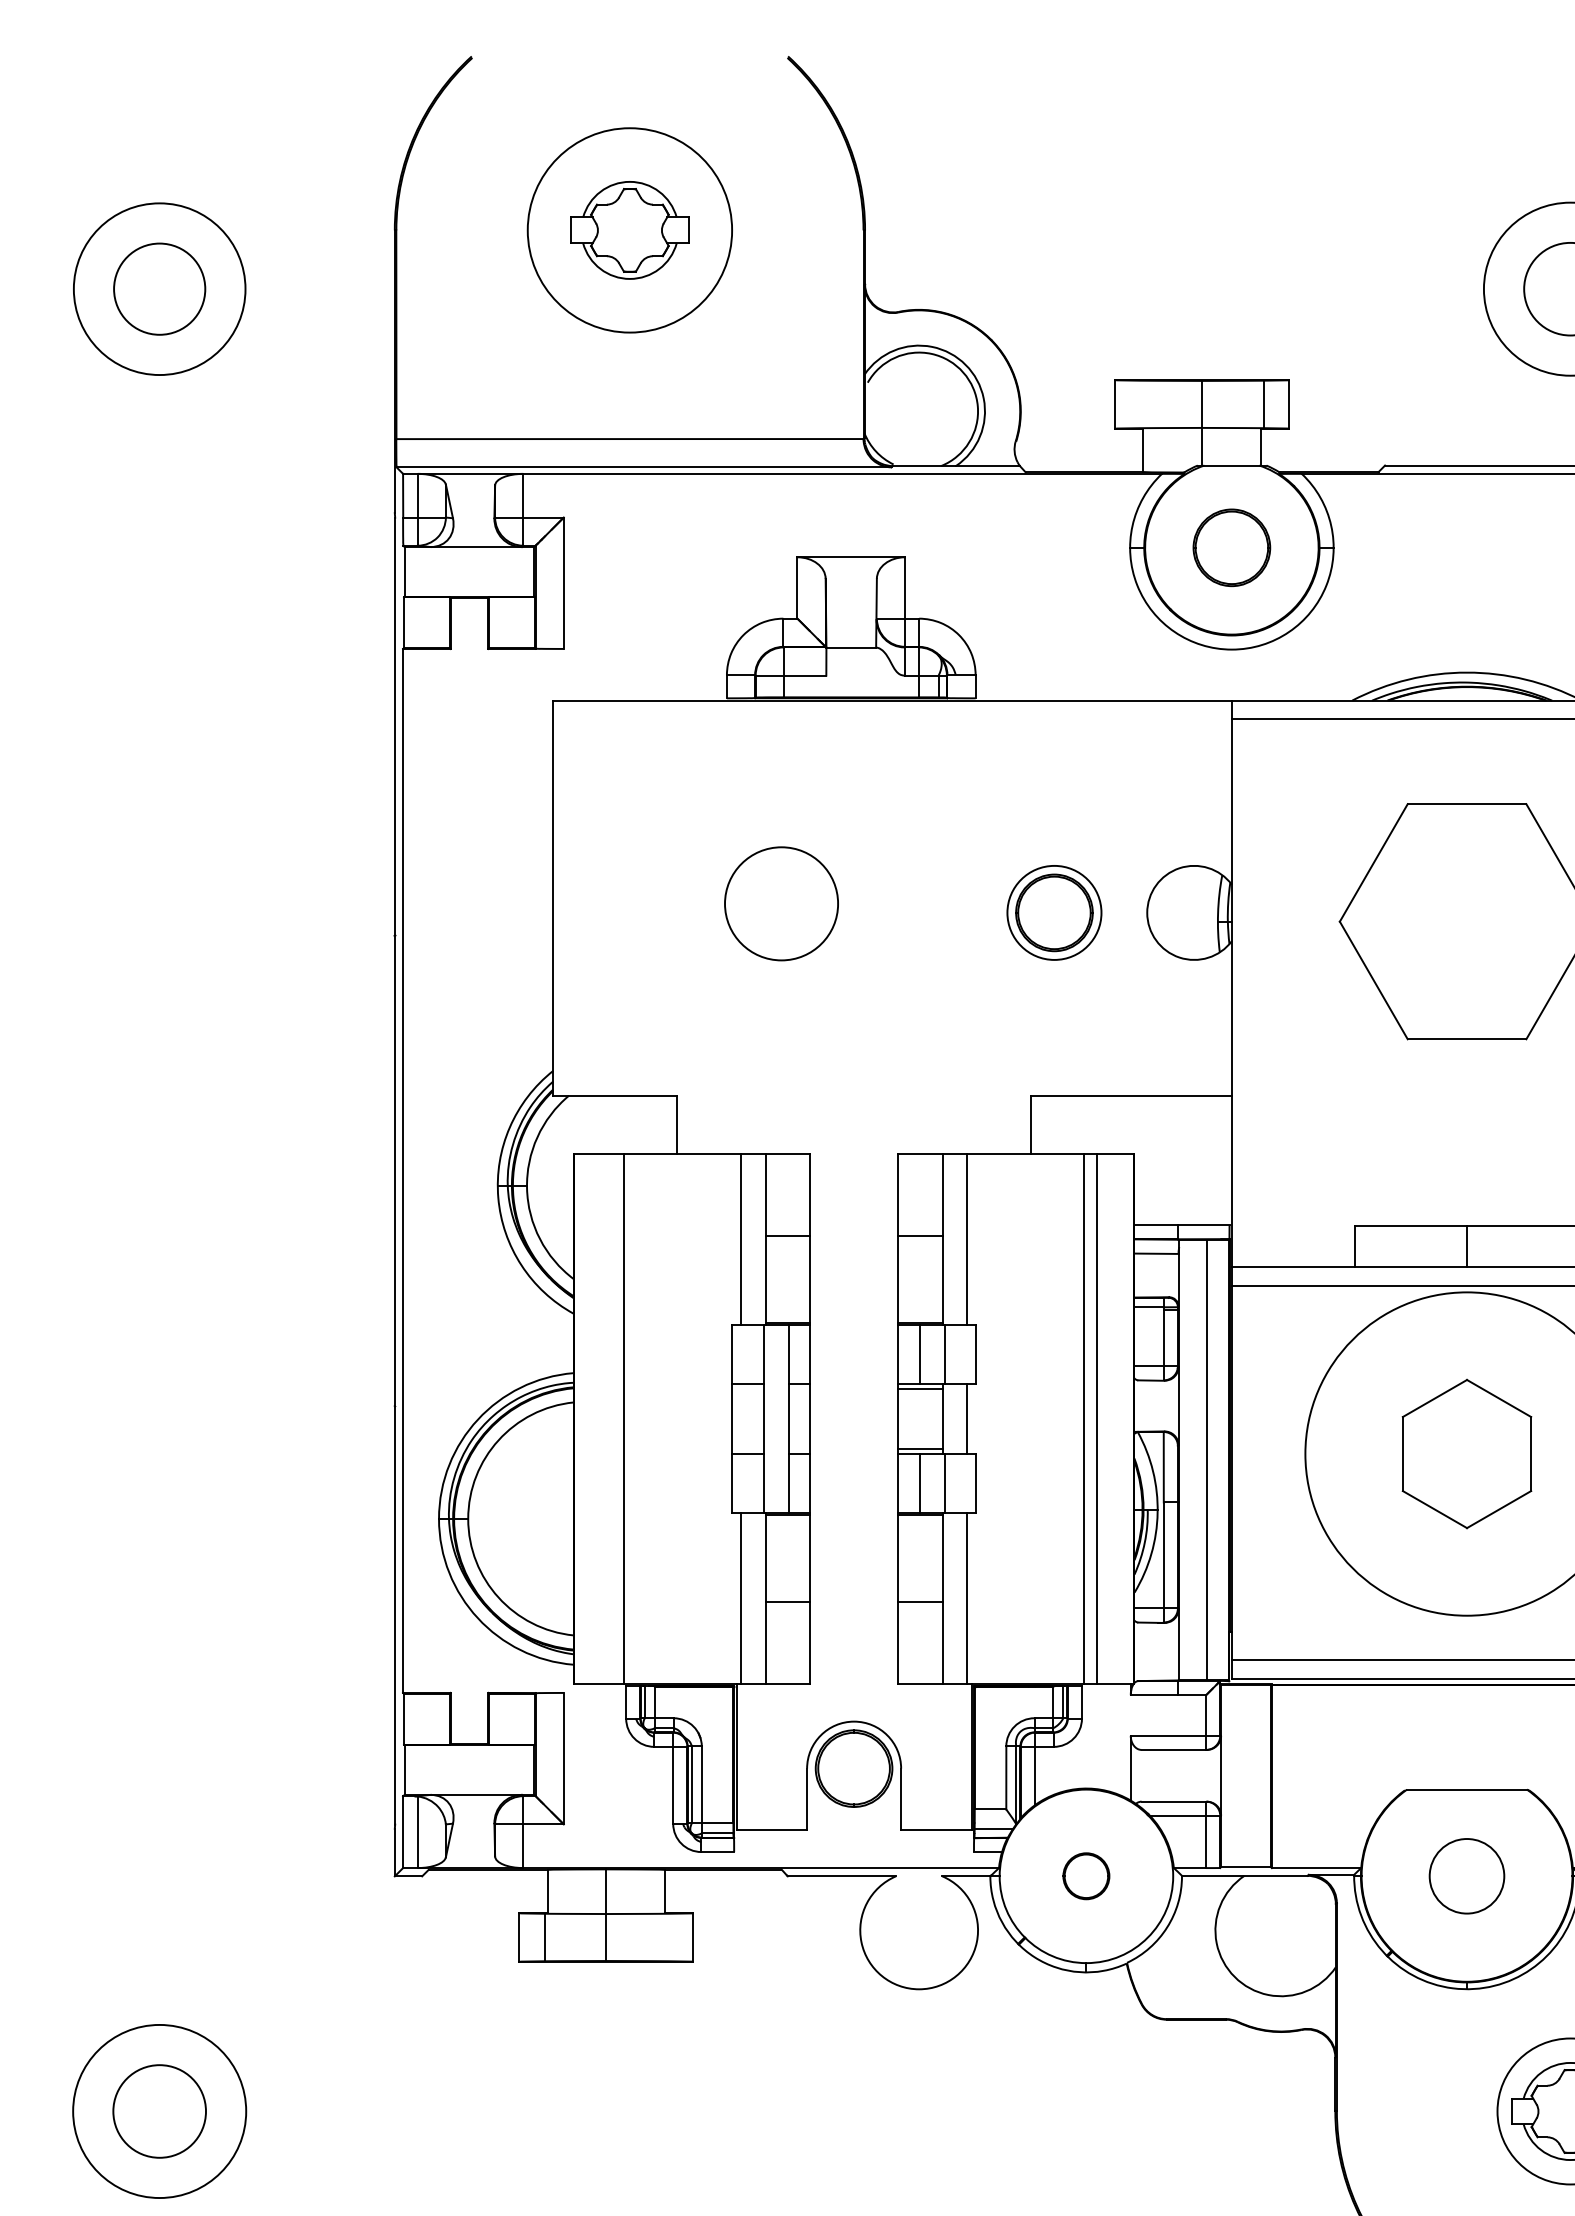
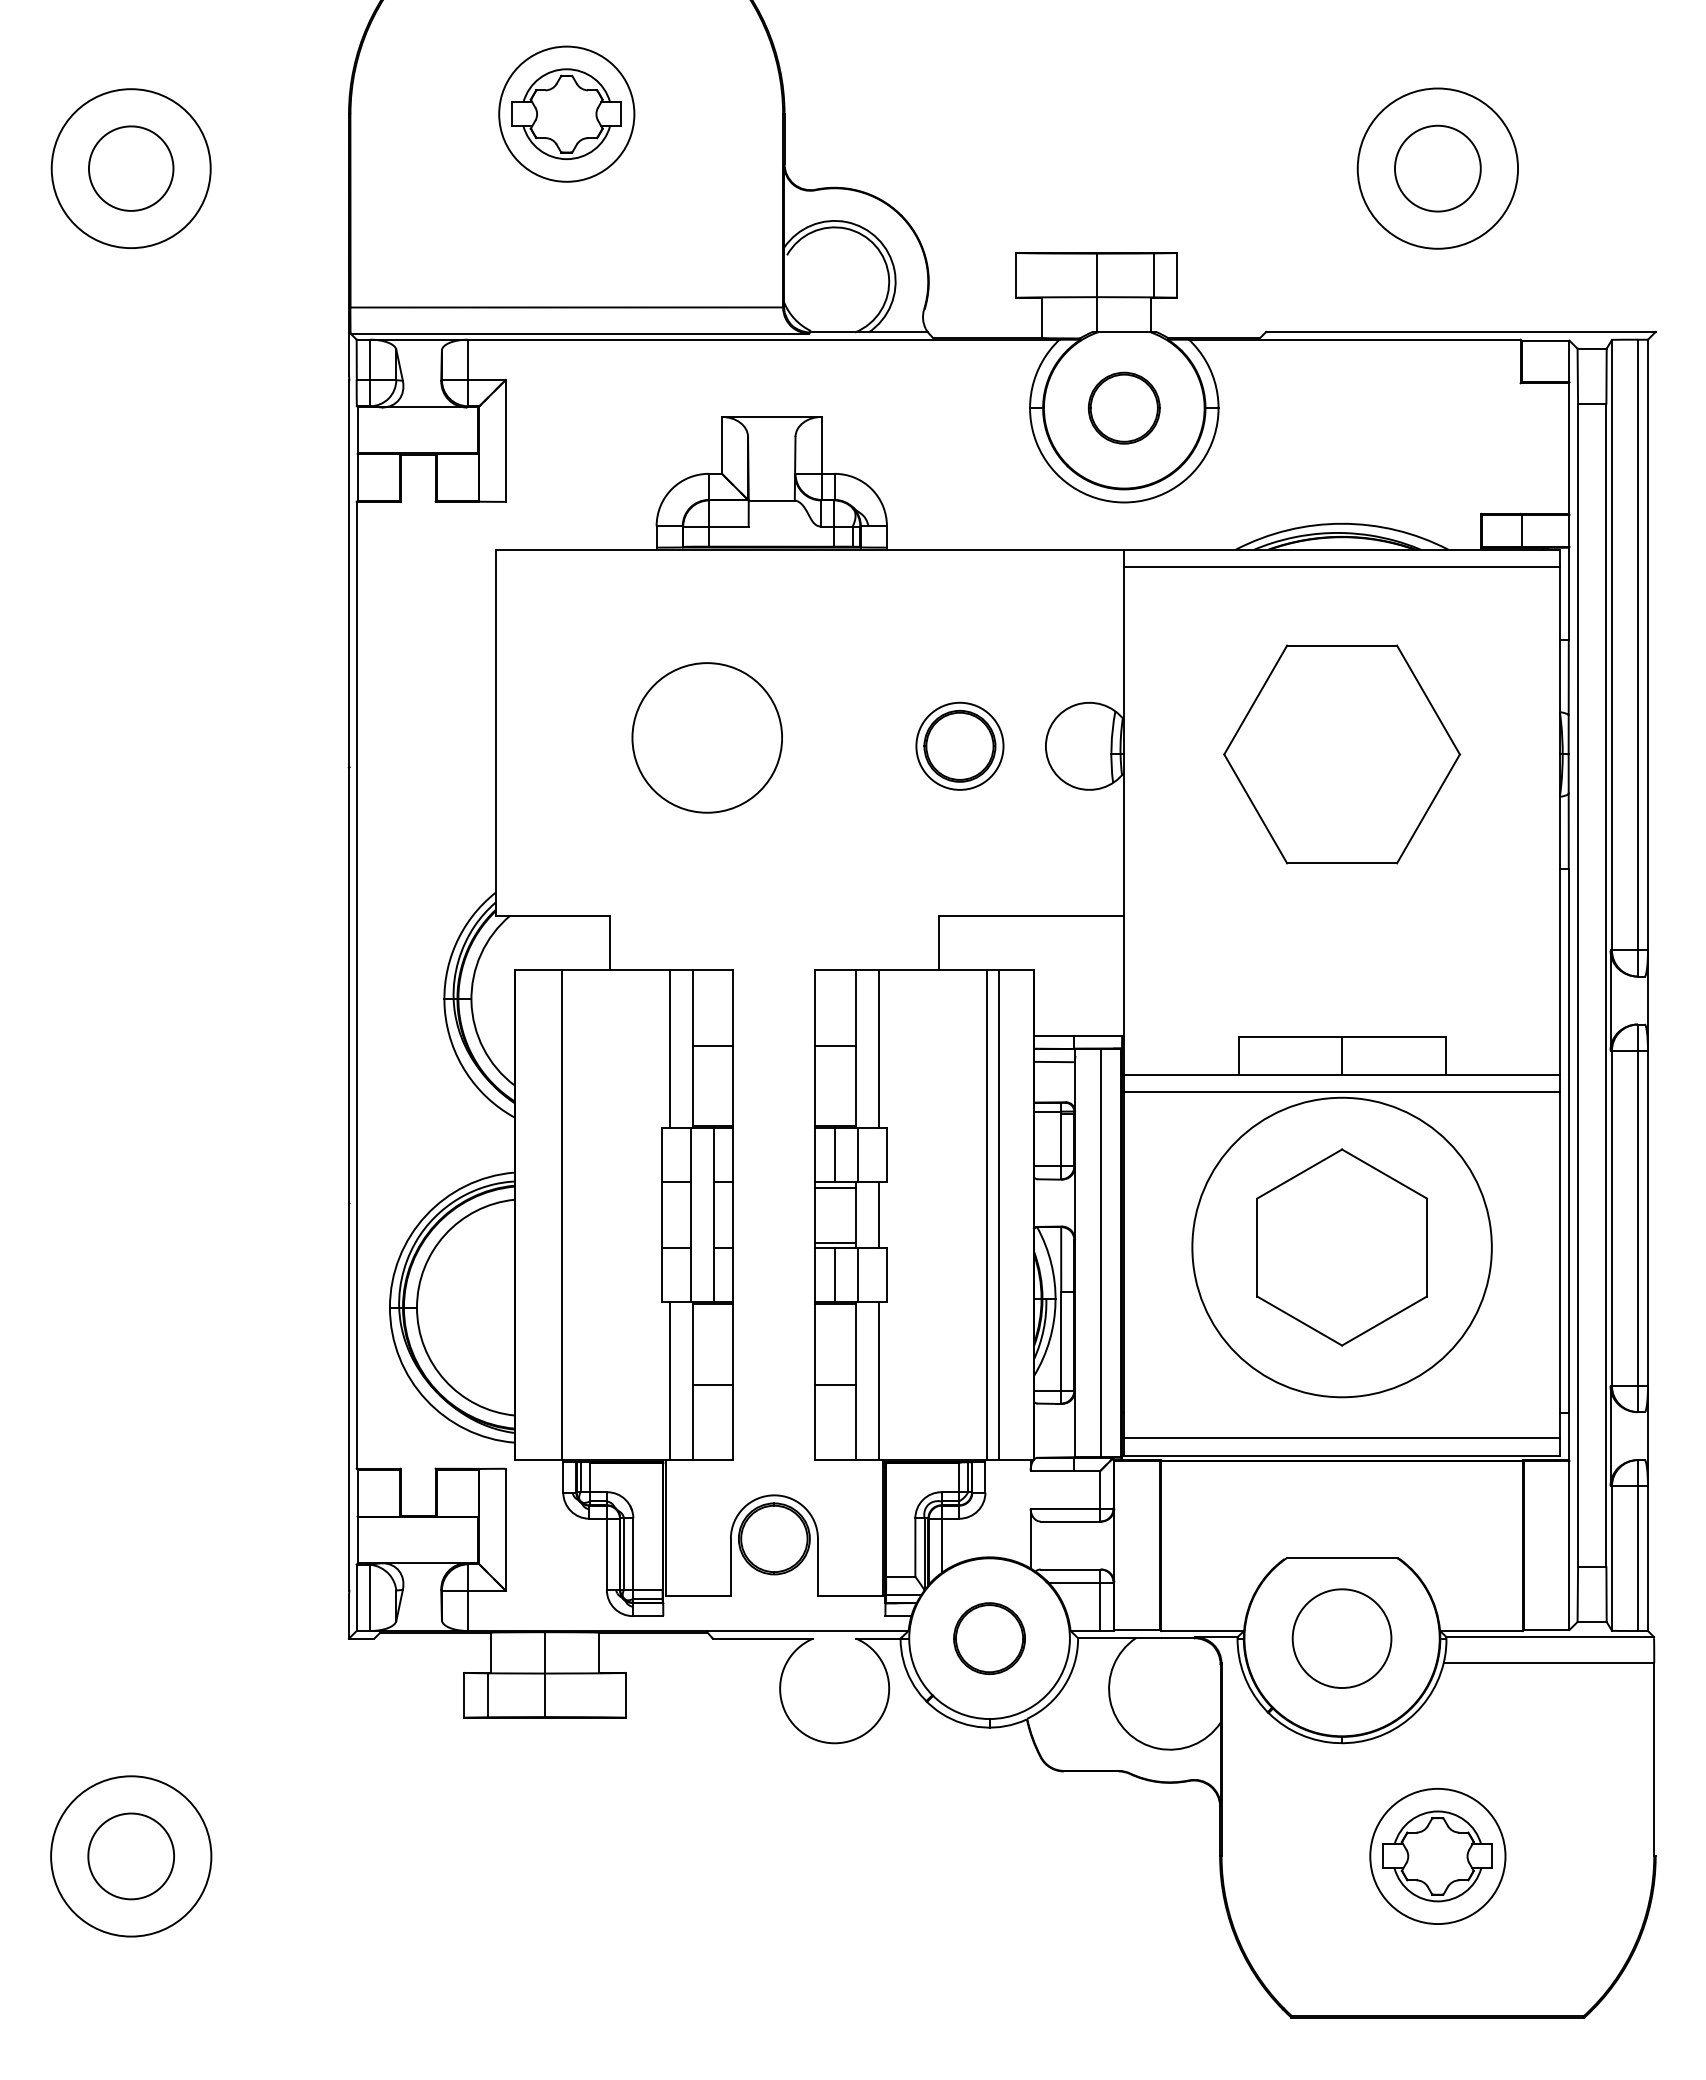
circle: (629, 229) -> (566, 113), size x0.71
circle: (780, 903) -> (706, 737), size x1.43
part: (1466, 1454) -> (1341, 1247), size x1.43
part: (1086, 1876) -> (989, 1638), size x1.67
circle: (1466, 1876) -> (1341, 1638), size x1.43

